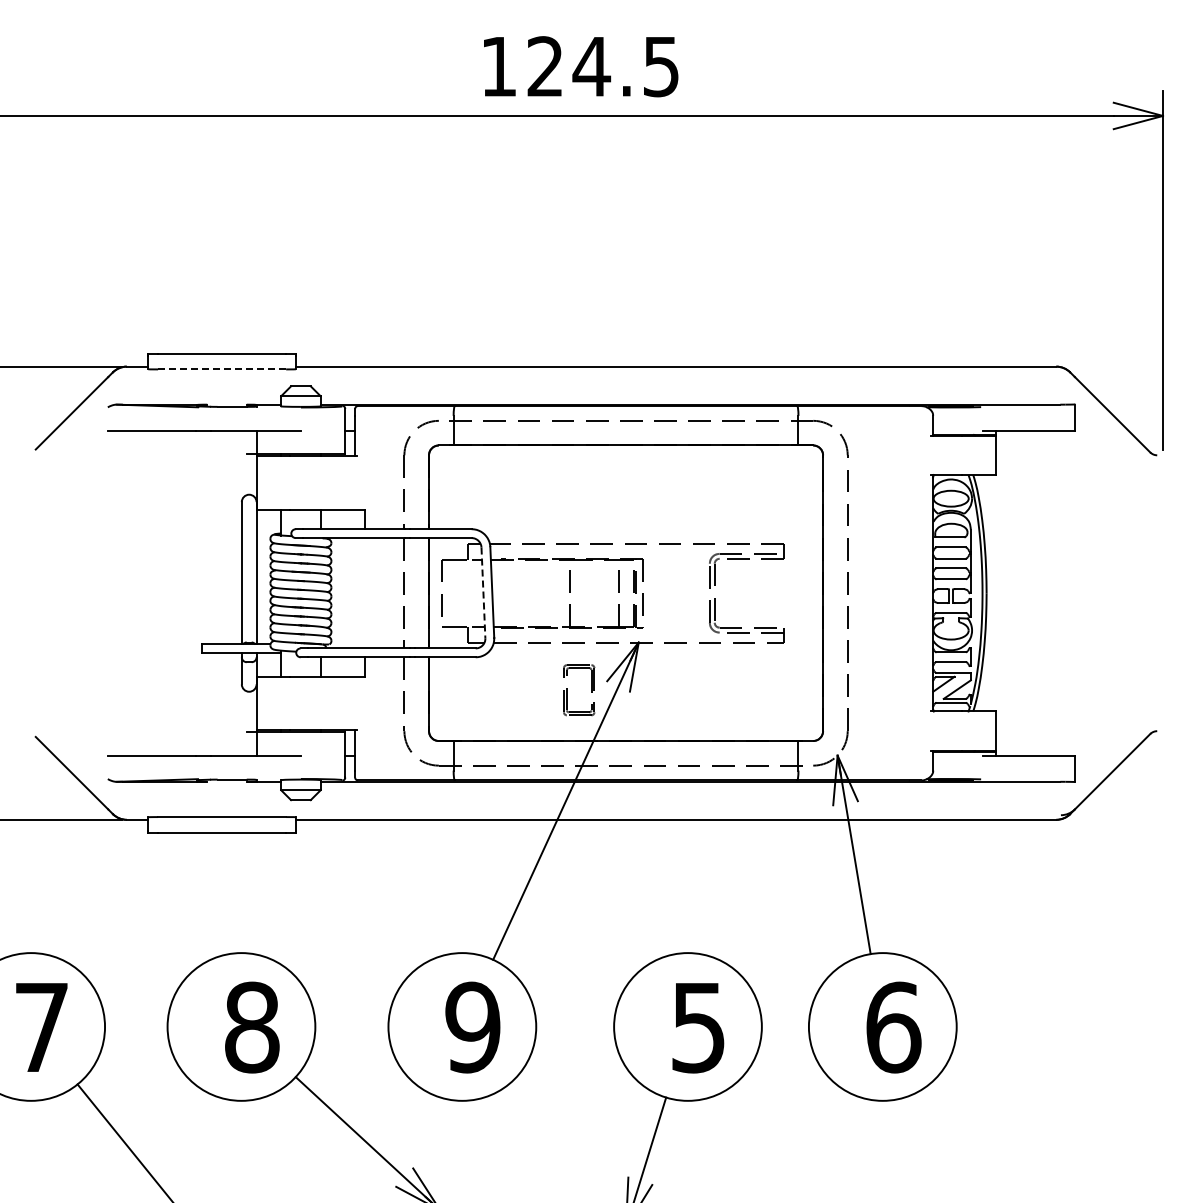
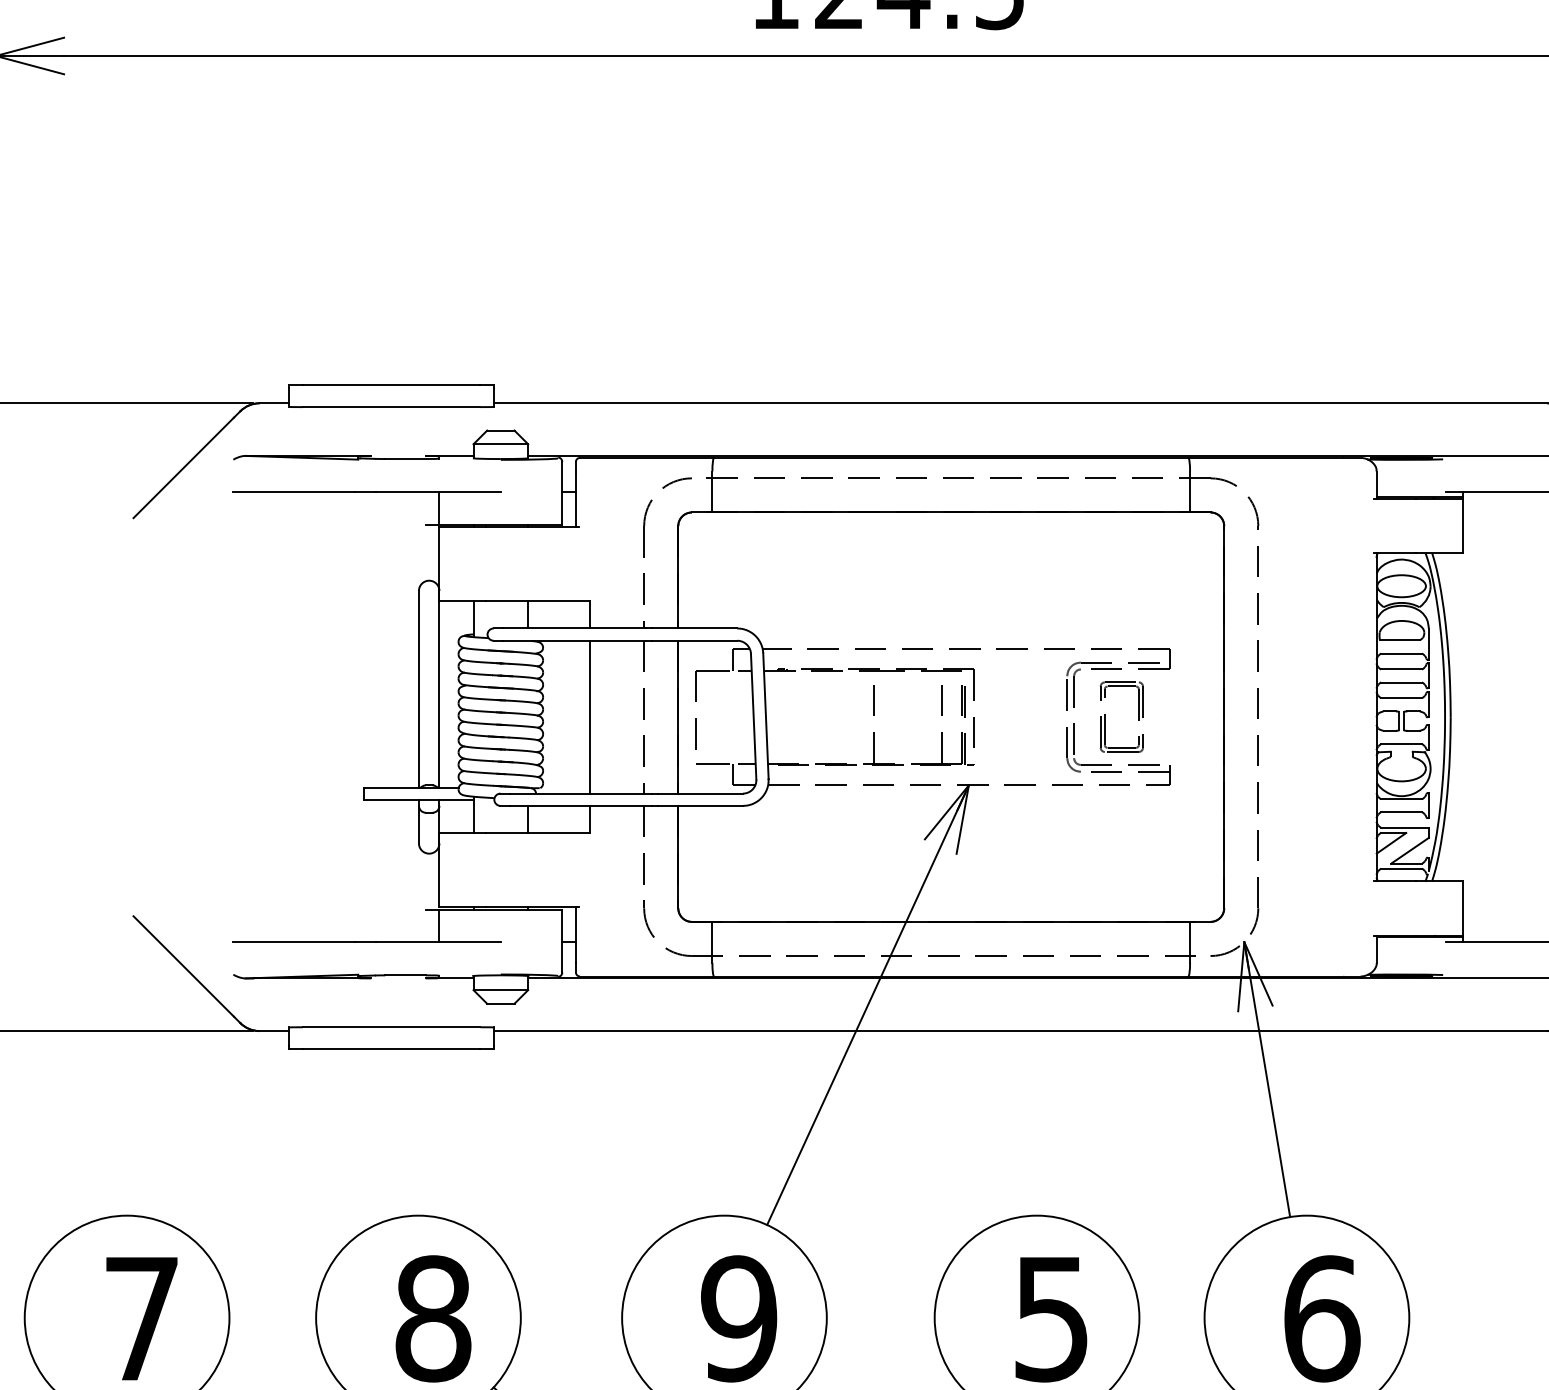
line: (221, 369) -> (390, 407), dashed -> solid
line: (364, 593) -> (588, 717), added
line: (483, 593) -> (753, 717), dashed -> solid
part: (567, 690) -> (1105, 717), moved

